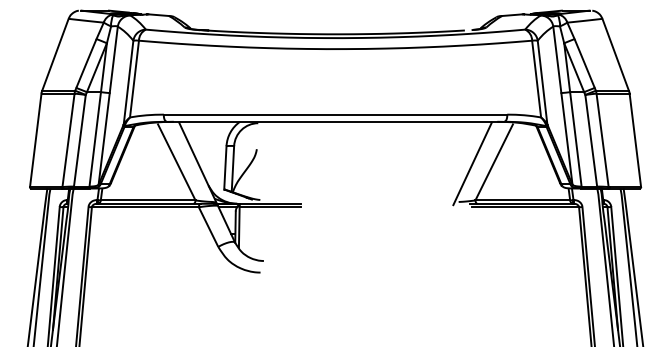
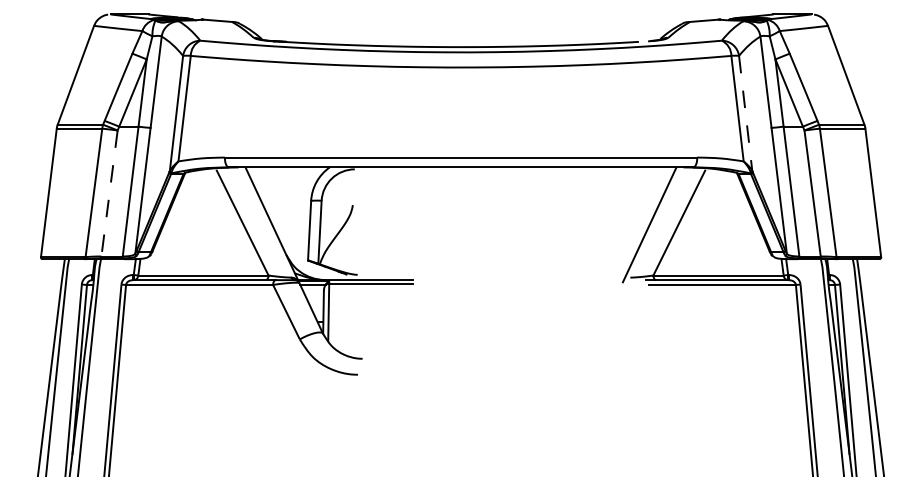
line: (542, 82) -> (745, 113), solid -> dashed
line: (79, 140) -> (109, 193), solid -> dashed

